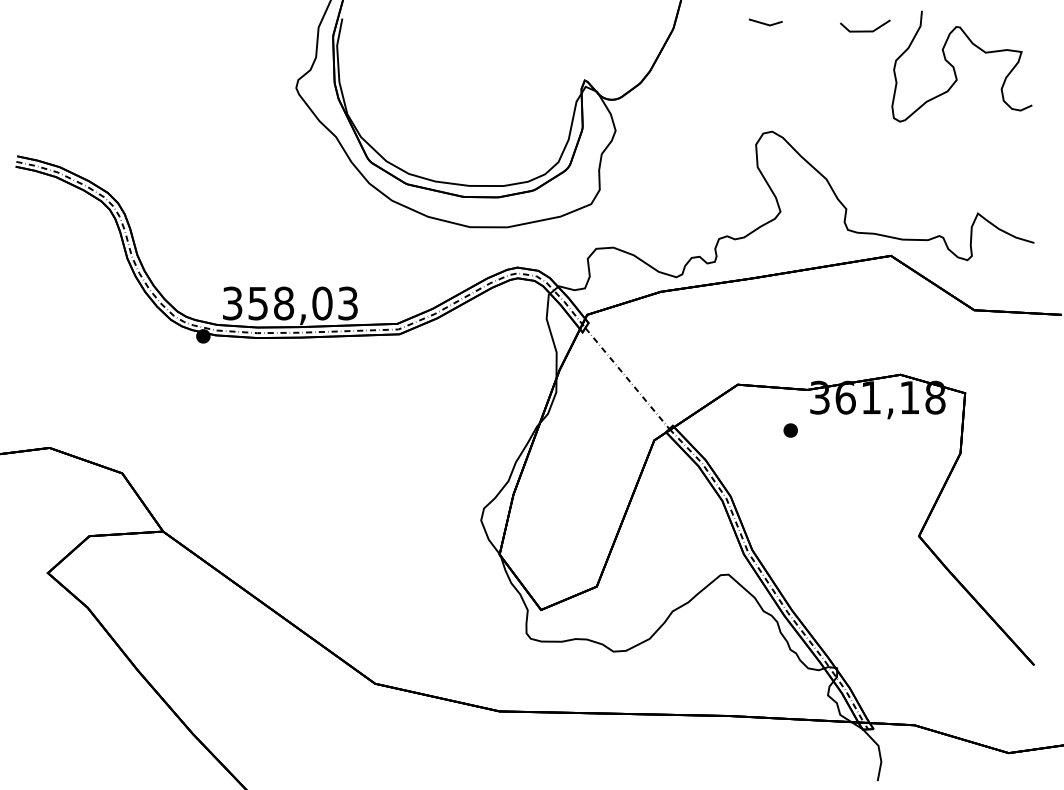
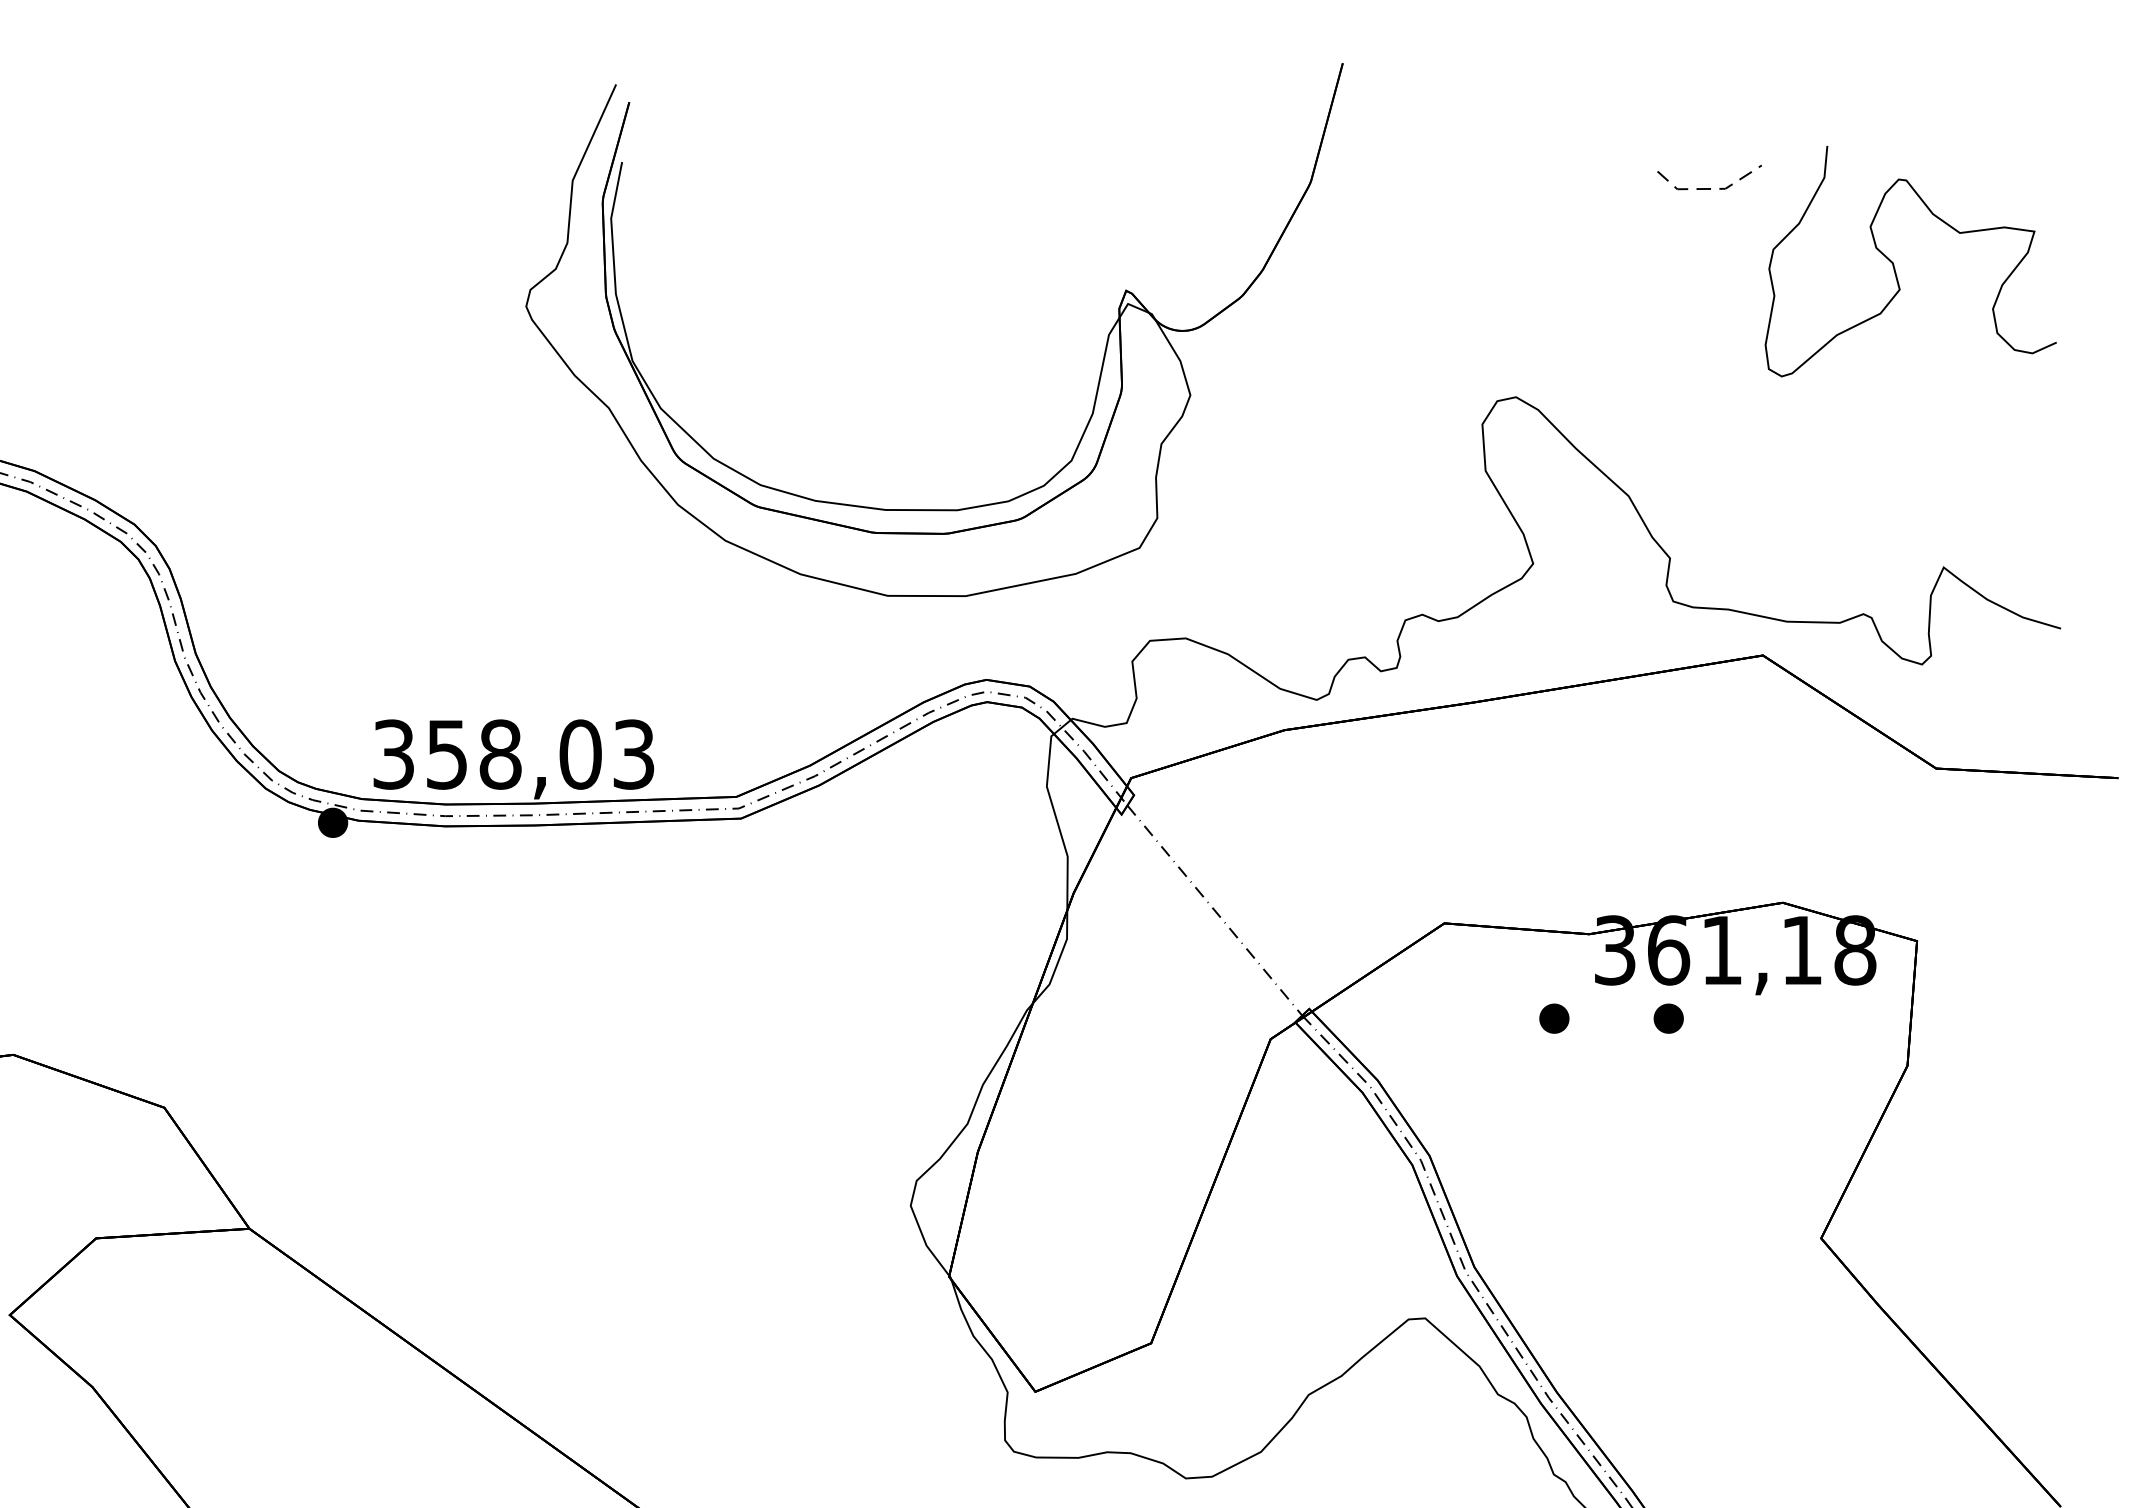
line: (765, 23) -> (1501, 172), removed
line: (865, 31) -> (1709, 188), solid -> dashed
part: (845, 430) -> (1668, 1018), added

